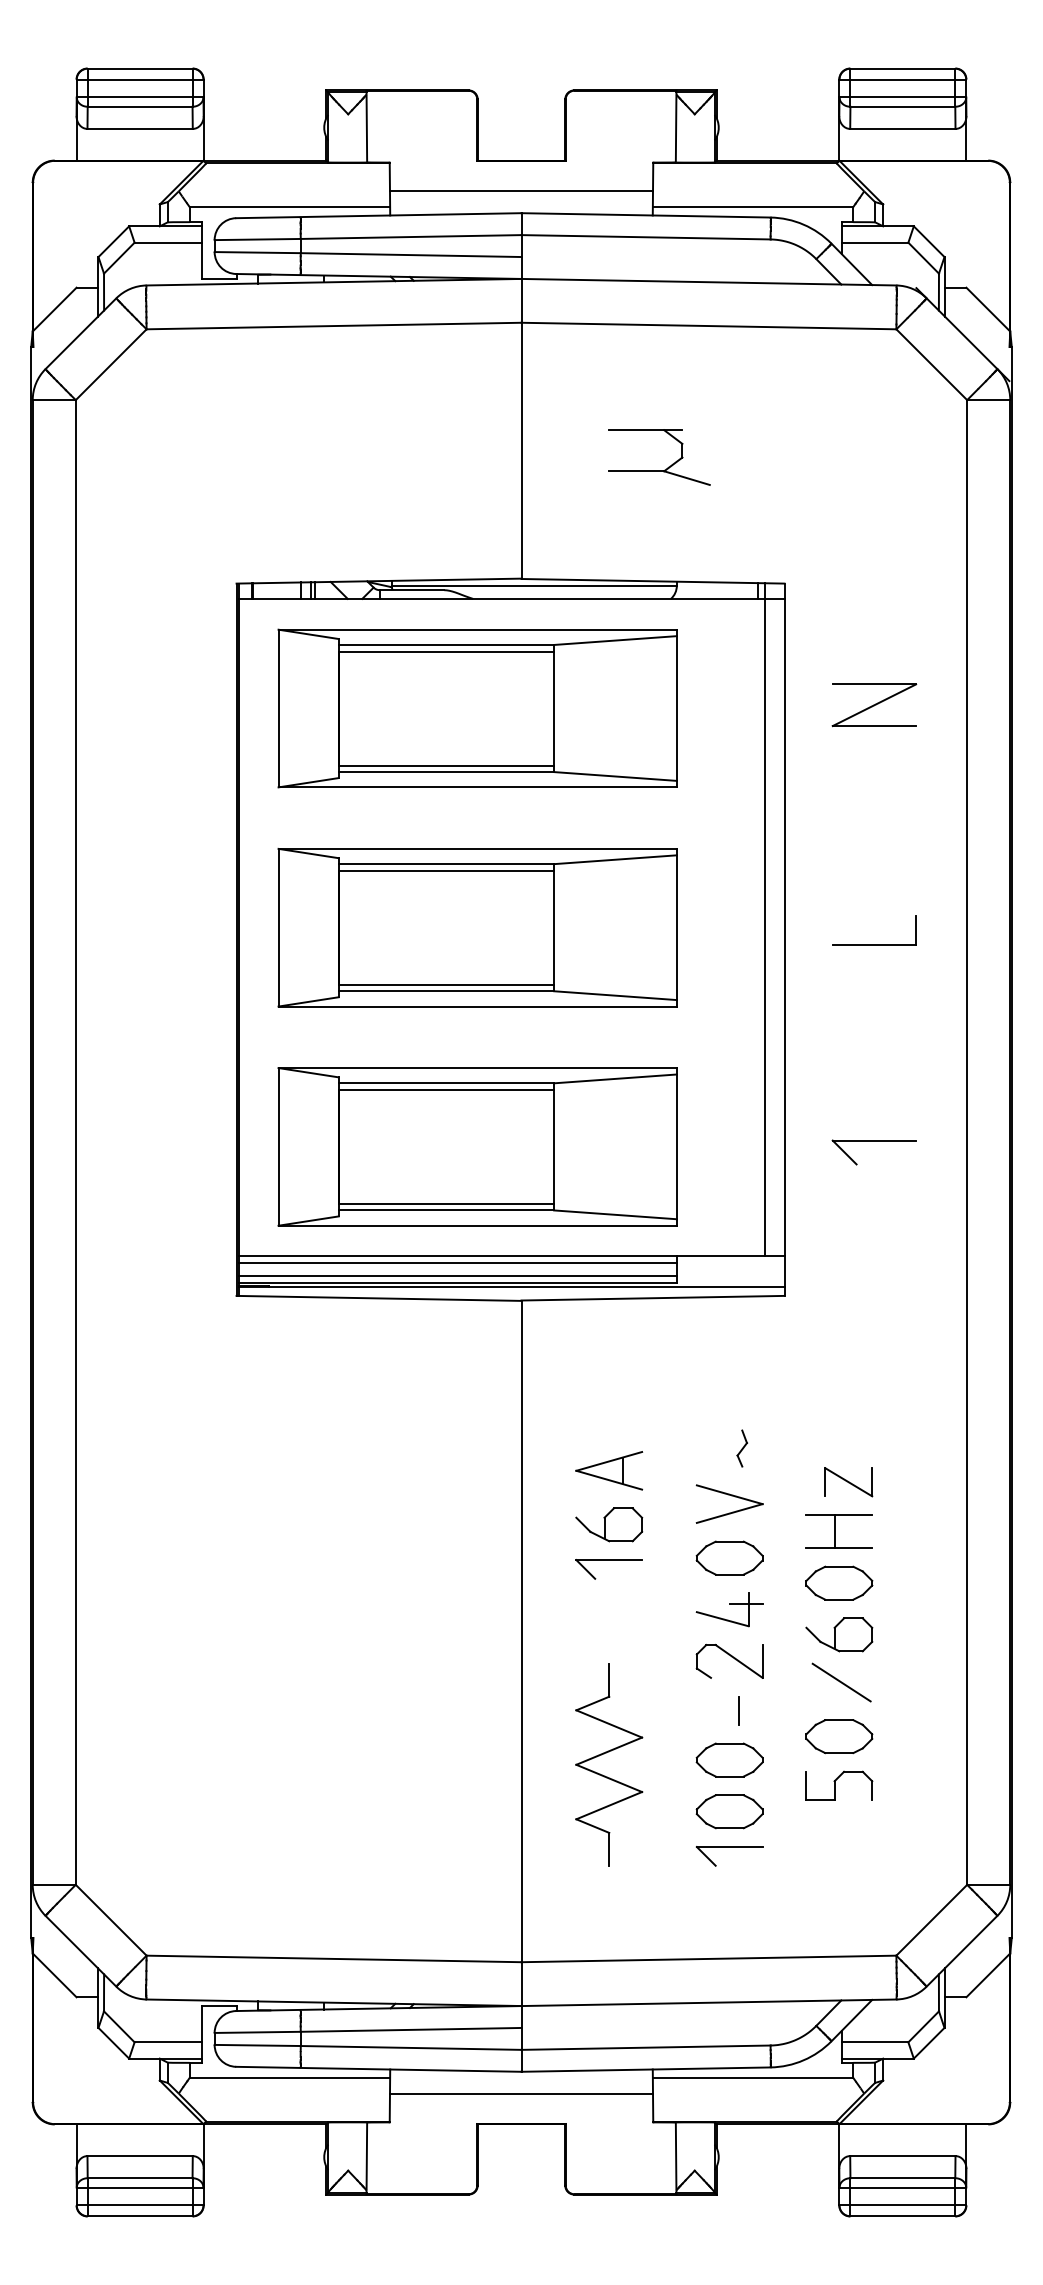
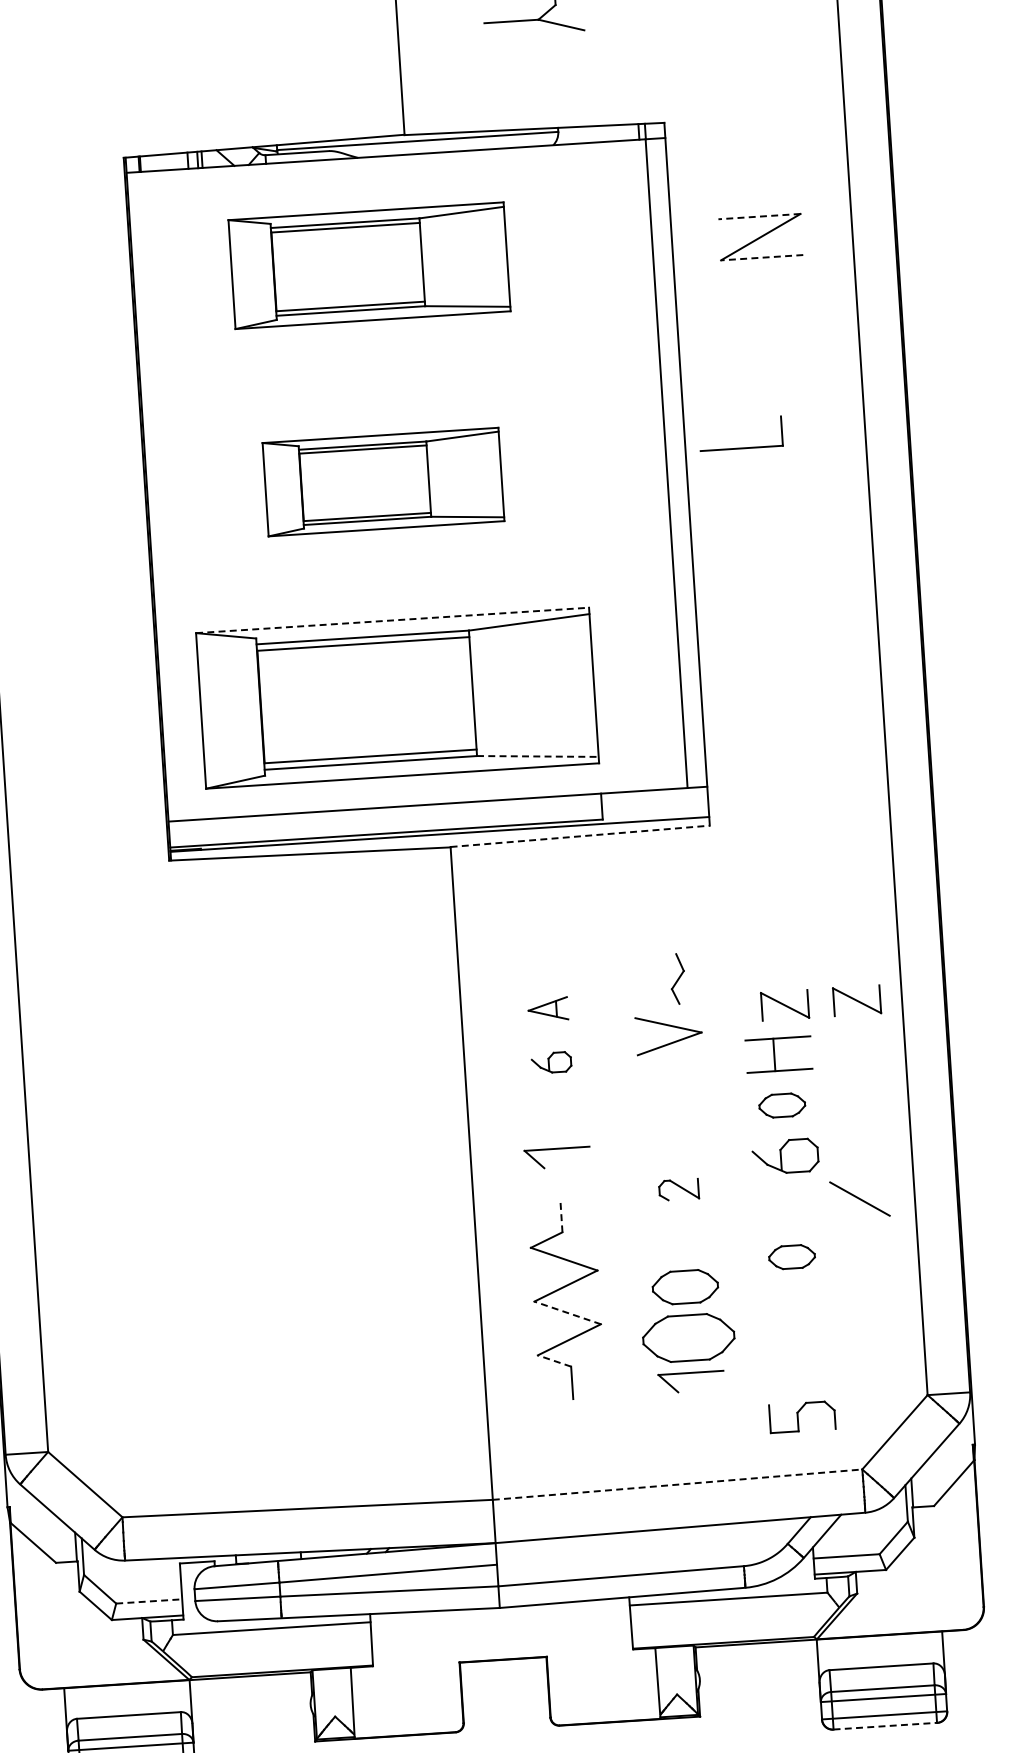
line: (874, 684) -> (759, 216), solid -> dashed
part: (477, 708) -> (369, 265), size x0.7
line: (874, 726) -> (762, 258), solid -> dashed
part: (477, 927) -> (383, 481), size x0.6
part: (874, 944) -> (741, 447), moved
line: (478, 1068) -> (393, 620), solid -> dashed
part: (873, 1141) -> (787, 667), removed
line: (615, 1214) -> (537, 756), solid -> dashed
line: (457, 1263) -> (385, 814), removed
line: (457, 1276) -> (385, 827), removed
line: (653, 1298) -> (580, 836), solid -> dashed
part: (742, 1448) -> (678, 978), size x1.4
part: (609, 1470) -> (548, 1009), size x0.6
part: (921, 1482) -> (856, 1001), added
part: (609, 1524) -> (551, 1062), size x0.6
part: (729, 1557) -> (672, 1087), removed
part: (608, 1560) -> (556, 1149), moved
part: (839, 1582) -> (782, 1104), size x0.7
part: (729, 1609) -> (675, 1138), removed
part: (729, 1661) -> (678, 1189), size x0.6
line: (609, 1679) -> (561, 1215), solid -> dashed
line: (841, 1682) -> (859, 1198), moved
line: (739, 1710) -> (691, 1237), removed
part: (839, 1736) -> (792, 1256), size x0.7
line: (609, 1778) -> (567, 1312), solid -> dashed
part: (839, 1785) -> (802, 1416), moved
part: (729, 1811) -> (688, 1337), size x1.4
line: (592, 1826) -> (554, 1361), solid -> dashed
line: (709, 1958) -> (678, 1484), solid -> dashed
line: (168, 2042) -> (149, 1601), solid -> dashed
line: (521, 2093) -> (501, 1629), removed
line: (903, 2216) -> (885, 1726), solid -> dashed

